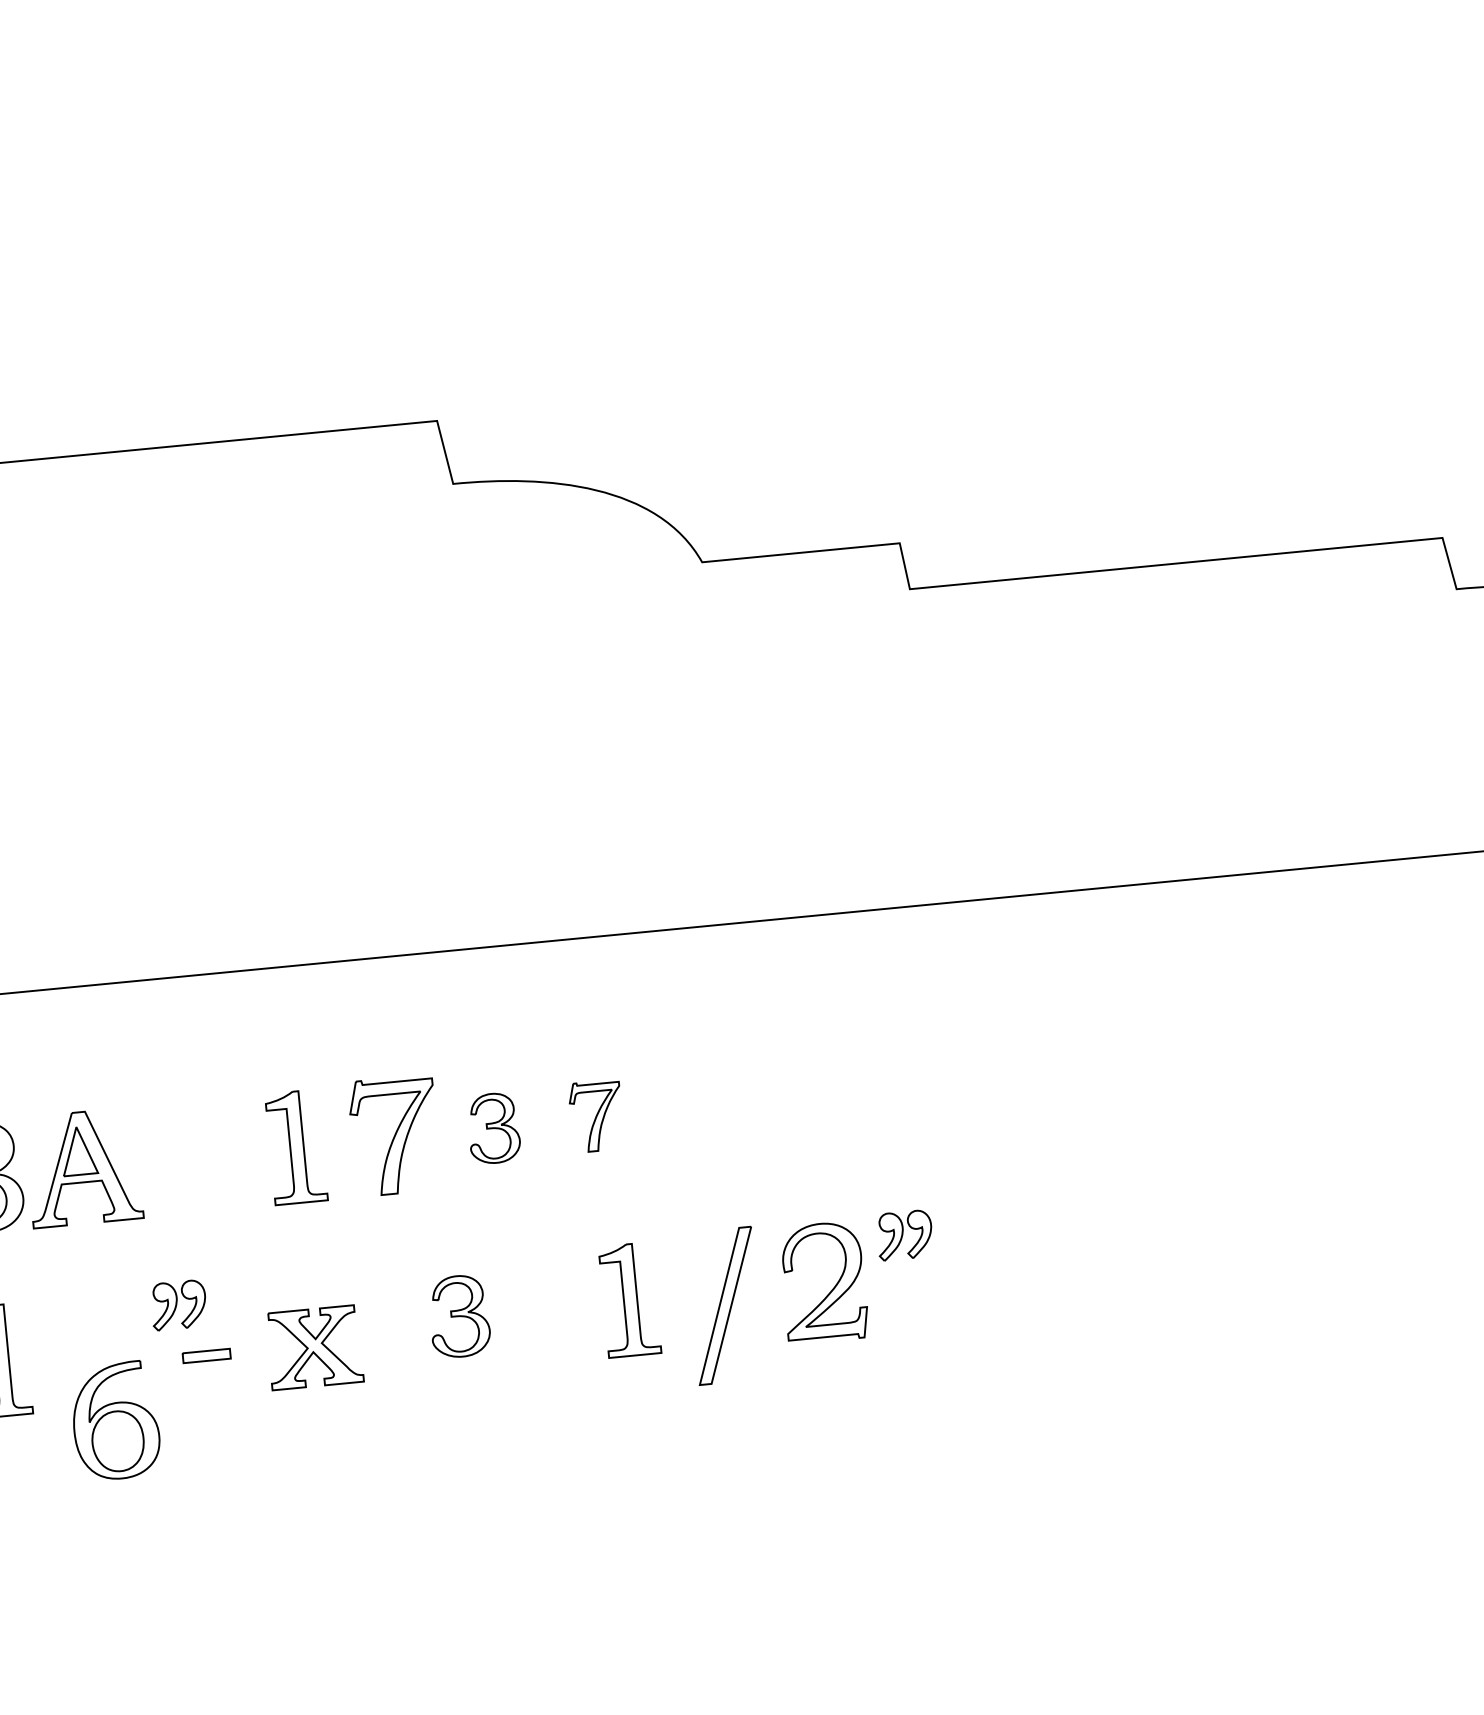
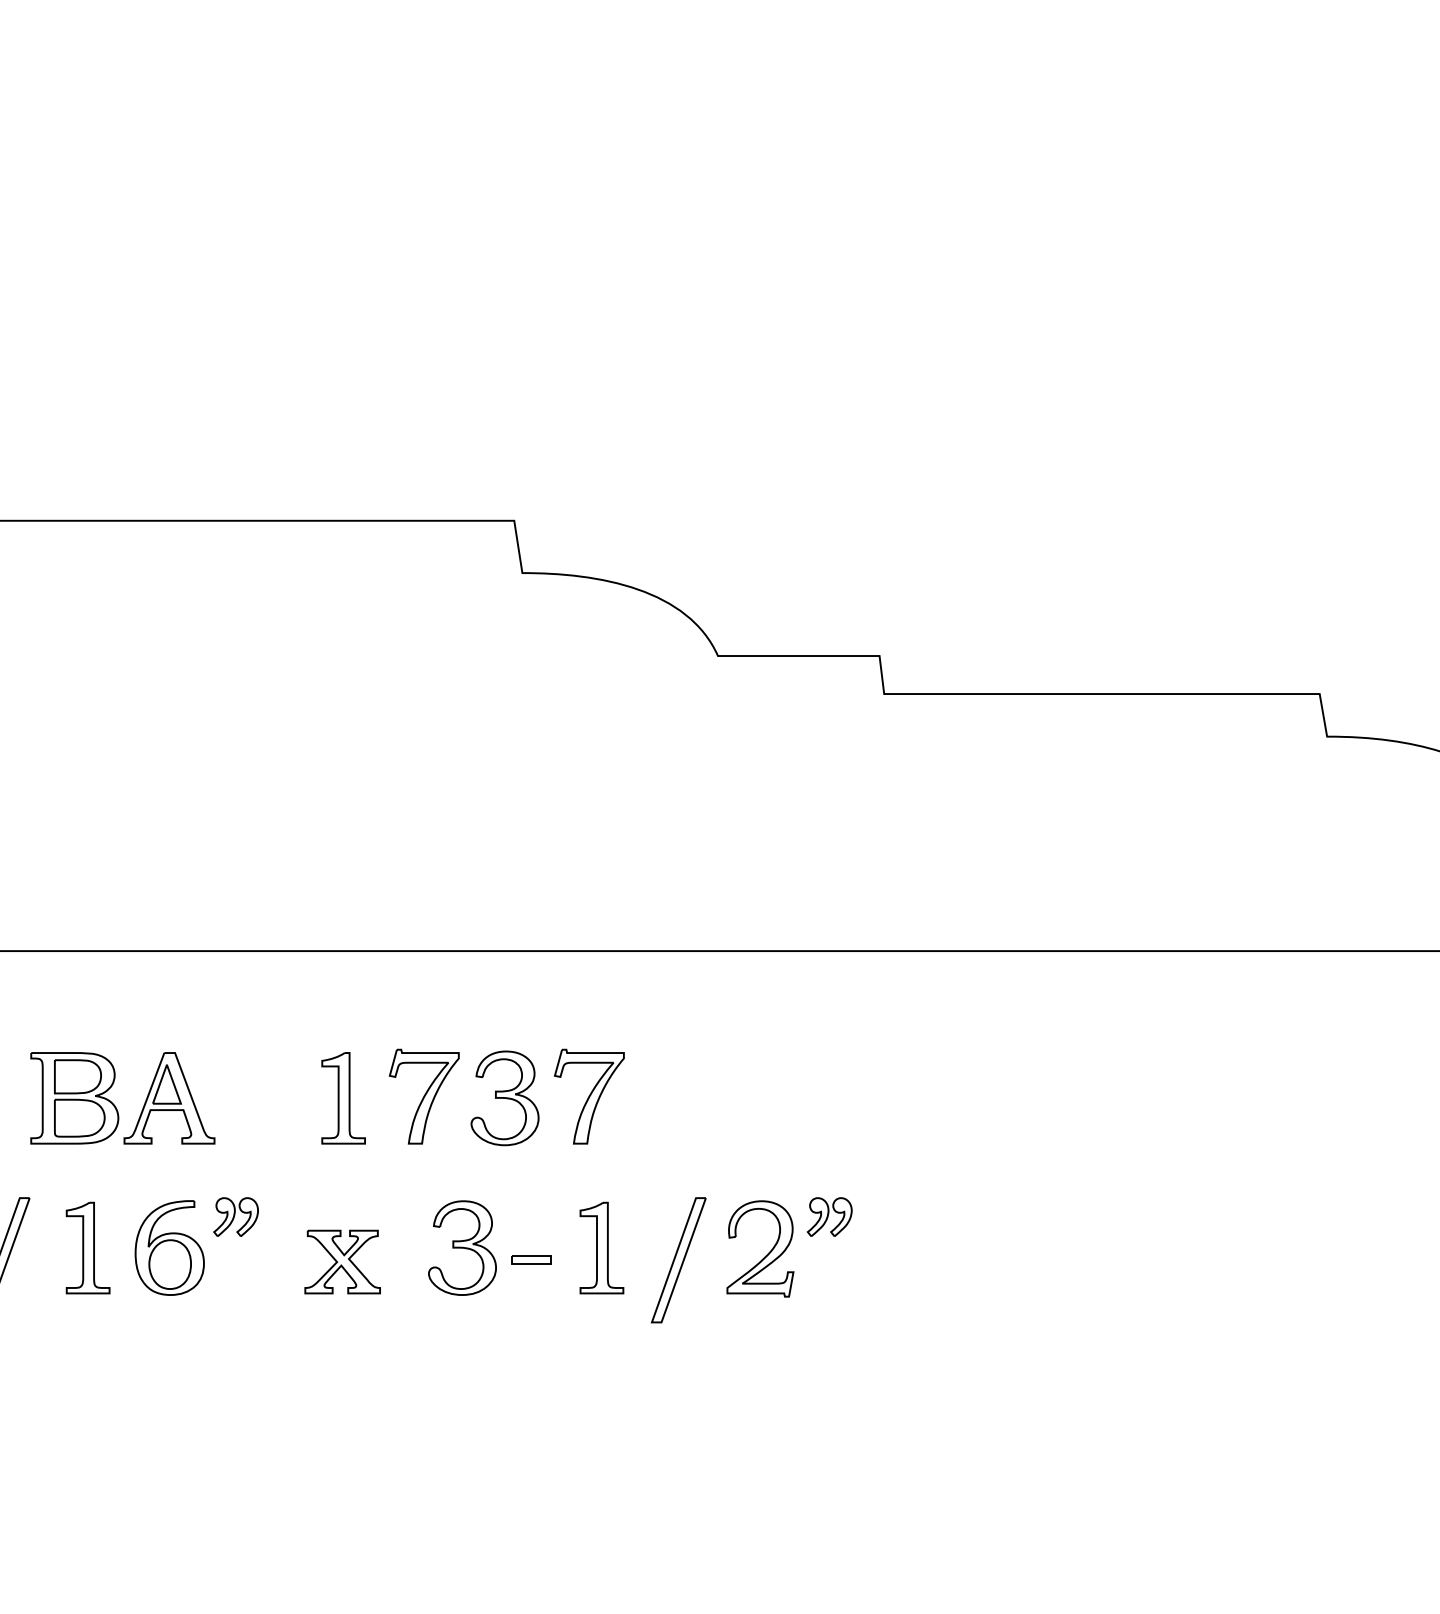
part: (595, 1116) -> (588, 1096), size x1.67
part: (493, 1128) -> (504, 1098), size x1.67
part: (459, 1315) -> (462, 1247), size x1.43
part: (206, 1354) -> (531, 1259), moved
part: (115, 1420) -> (169, 1247), moved

